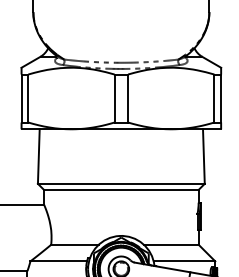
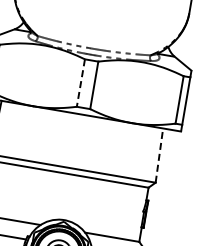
line: (114, 99) -> (80, 84), solid -> dashed
line: (203, 156) -> (159, 155), solid -> dashed

